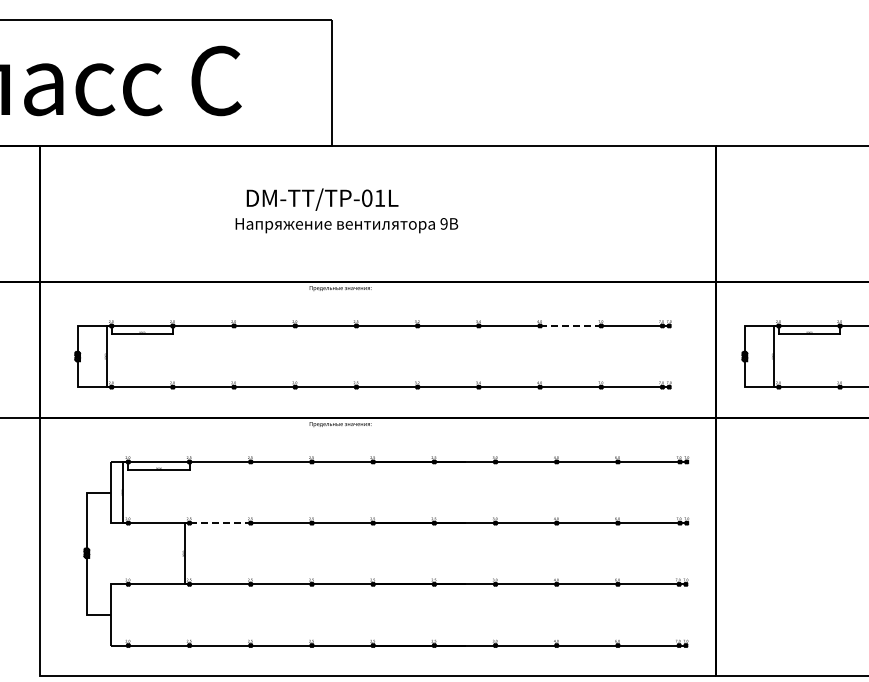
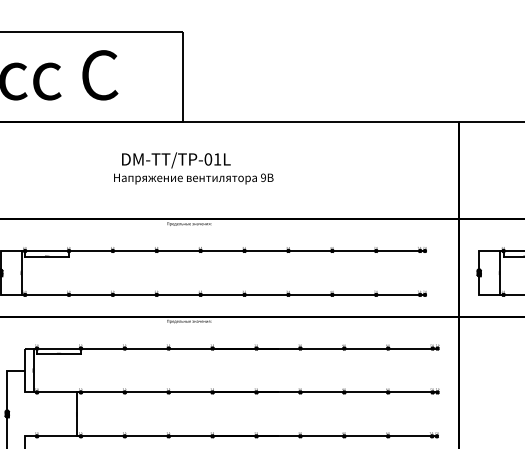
line: (570, 325) -> (354, 250), dashed -> solid
line: (220, 523) -> (103, 392), dashed -> solid

